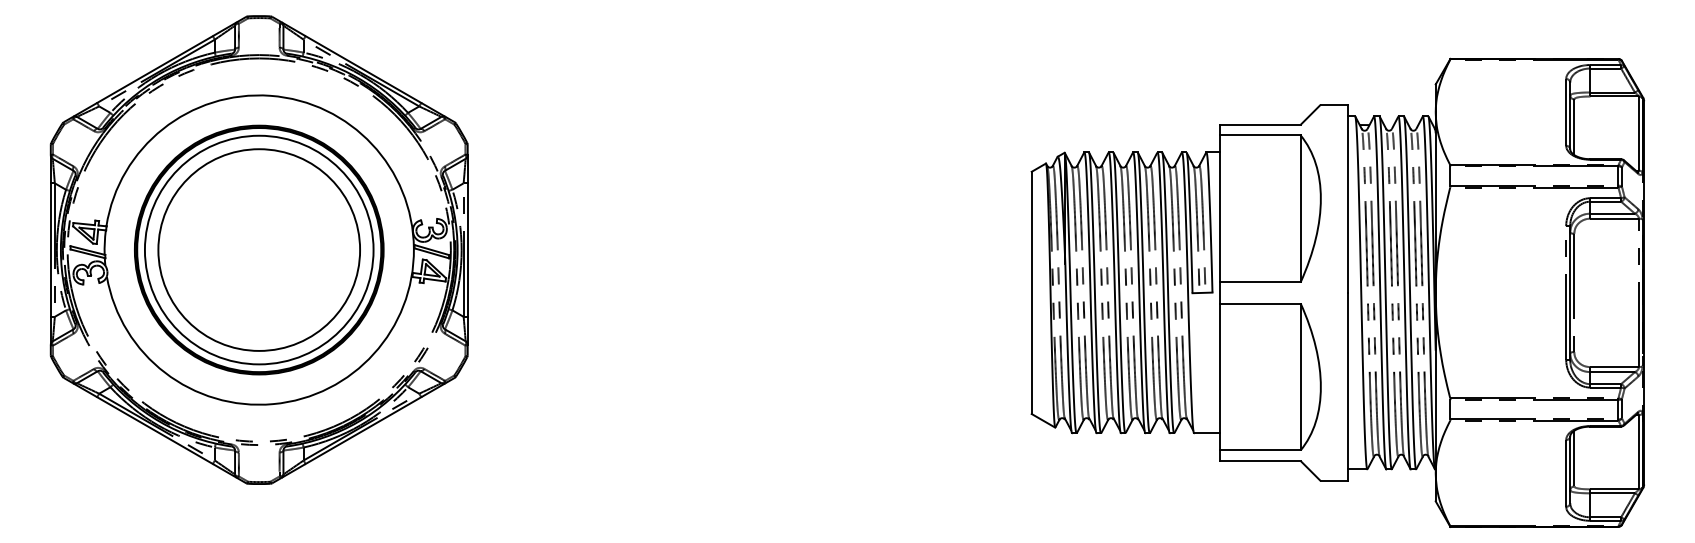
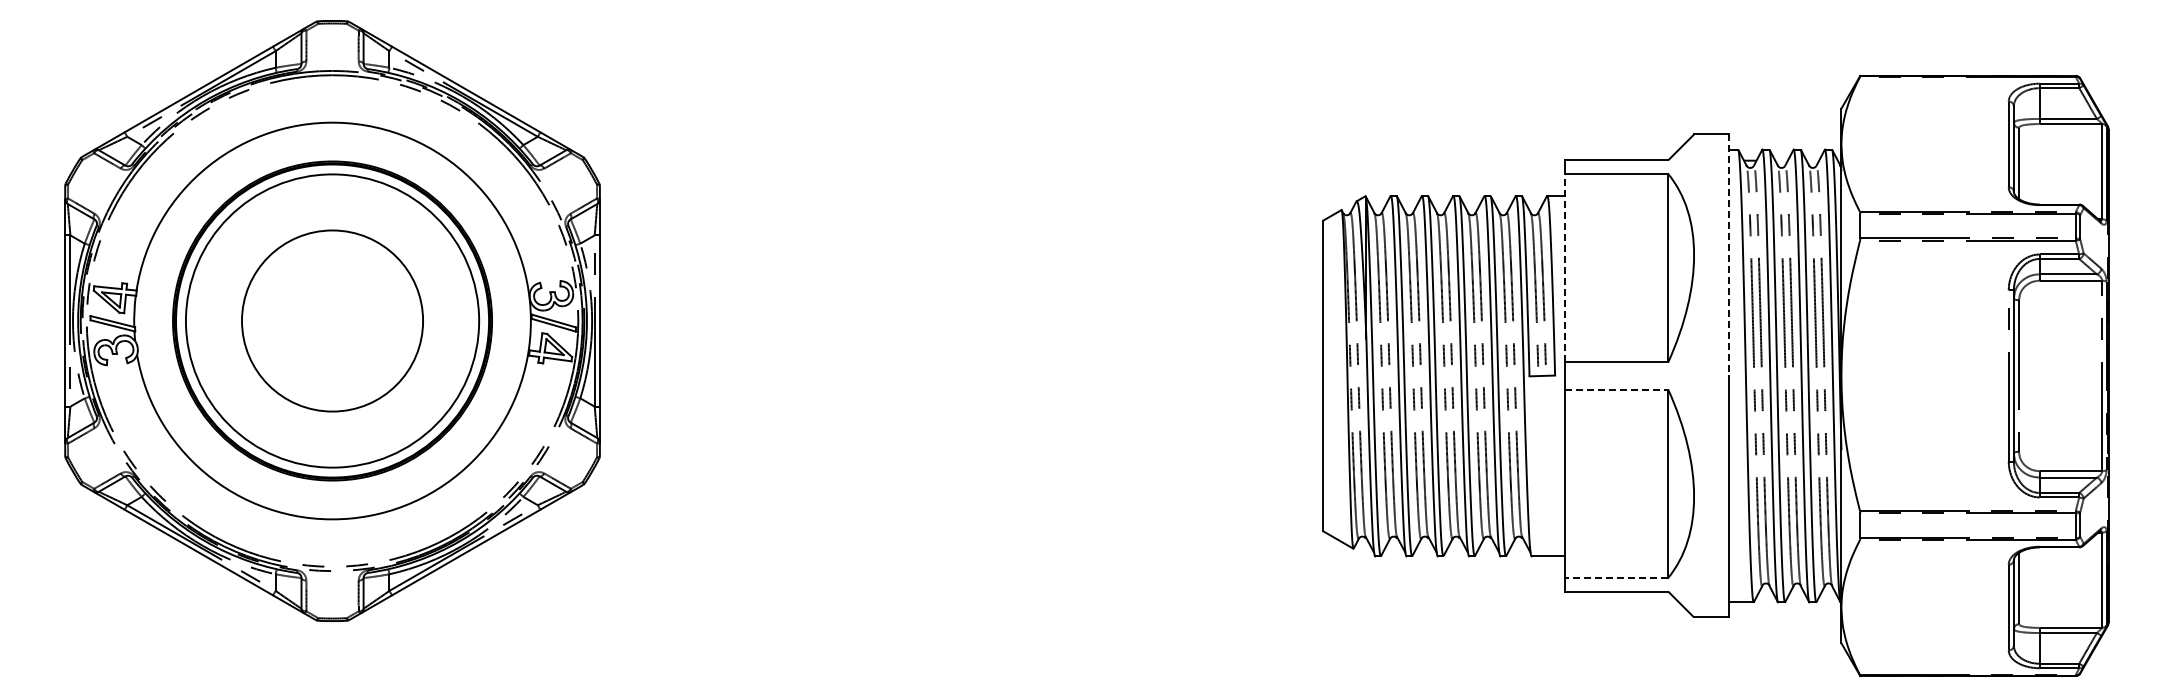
line: (1347, 198) -> (1728, 255), solid -> dashed
line: (1219, 208) -> (1564, 267), solid -> dashed
circle: (259, 249) -> (332, 320), size x0.7
line: (1260, 303) -> (1616, 389), solid -> dashed
line: (1260, 450) -> (1616, 577), solid -> dashed

